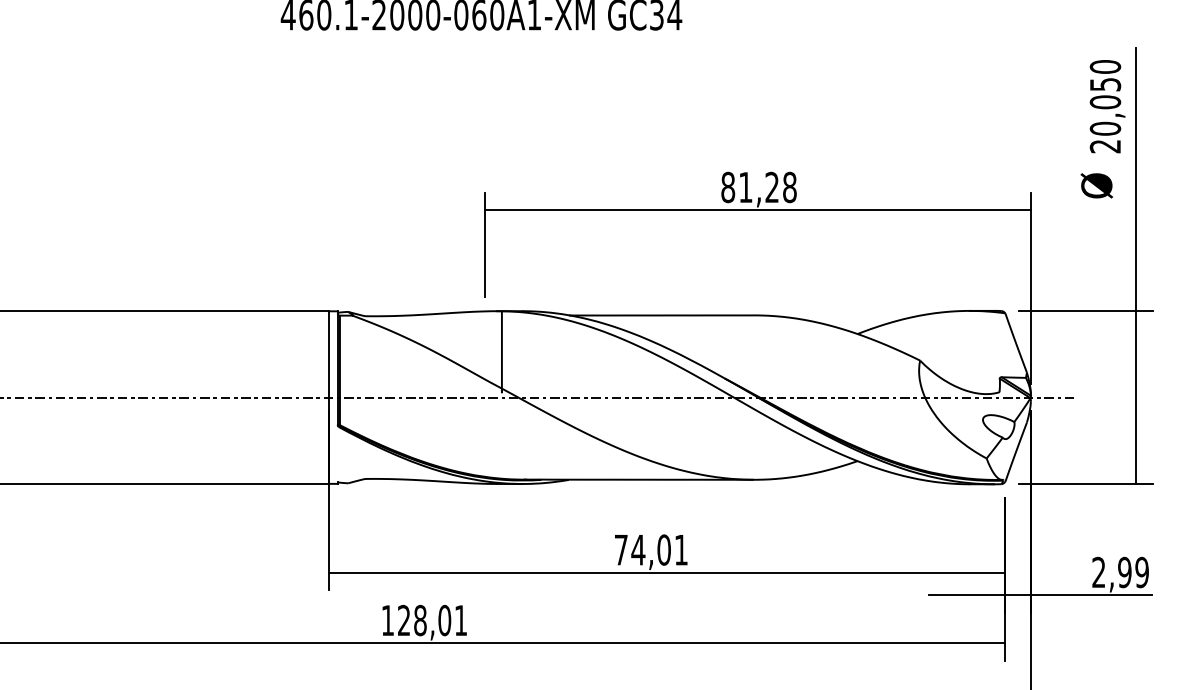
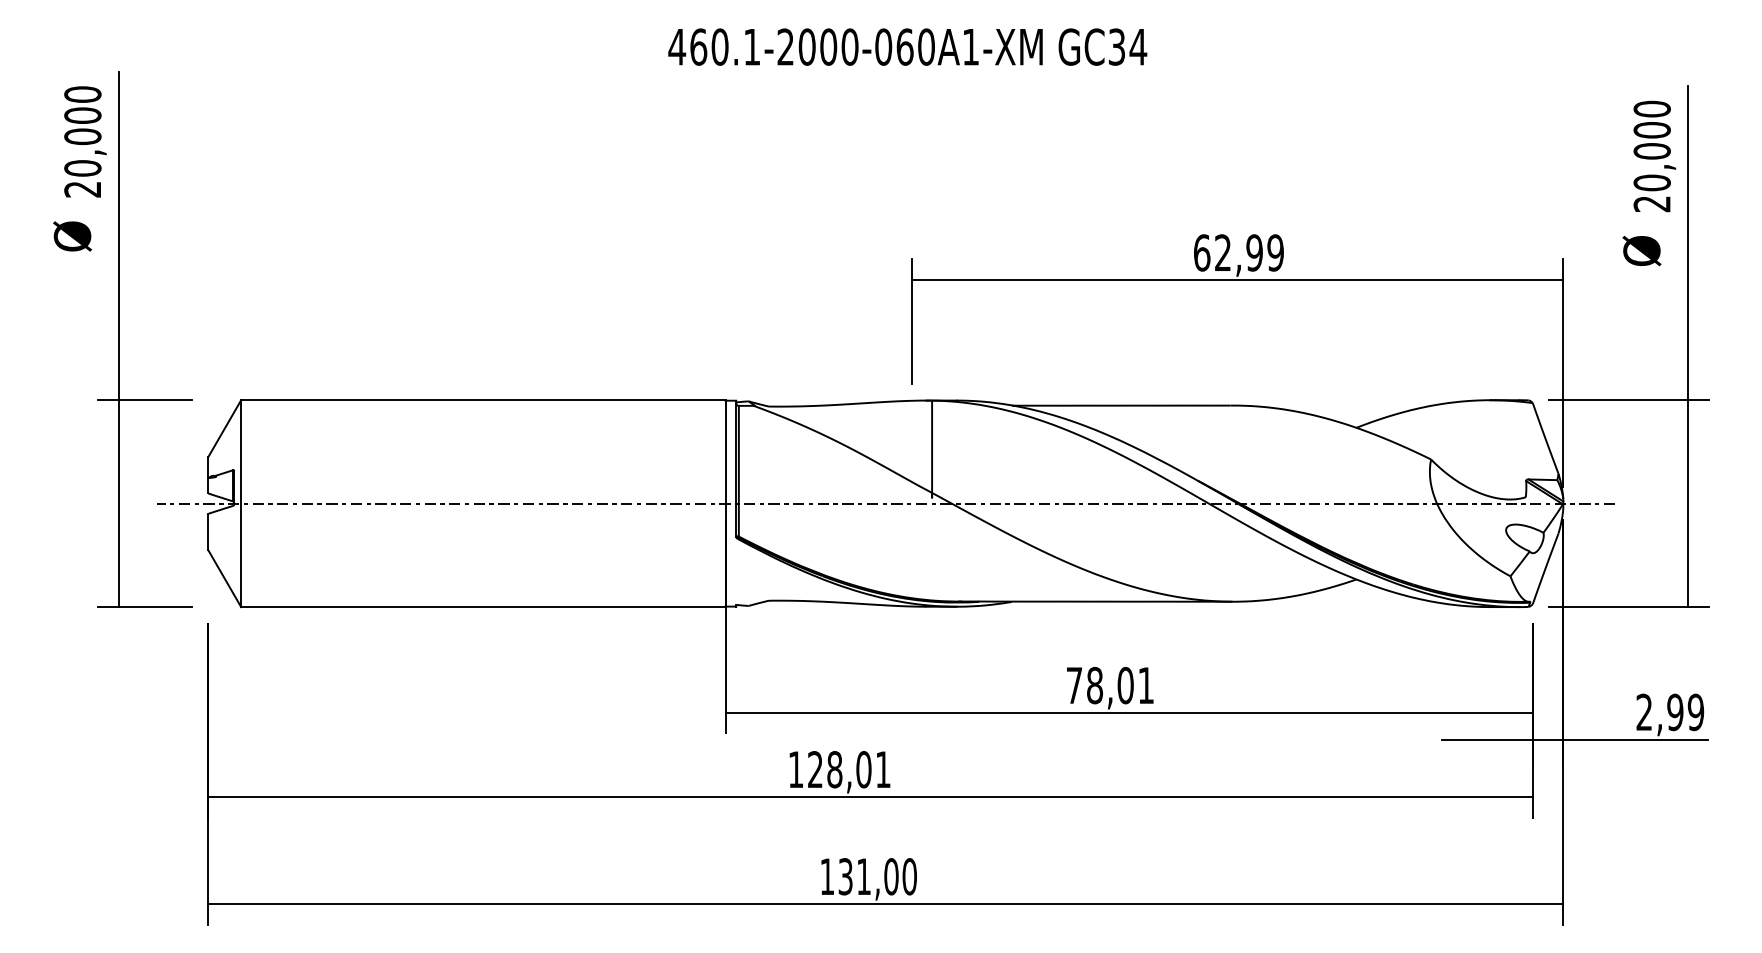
text: (1104, 84) -> (1651, 130), 20,050 -> 20,000
text: (758, 187) -> (1238, 252), 81,28 -> 62,99
text: (638, 549) -> (1094, 685), 74,01 -> 78,01

